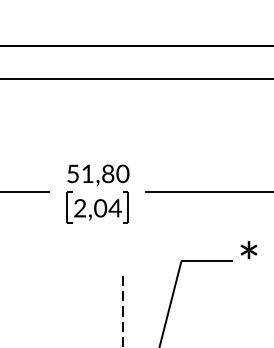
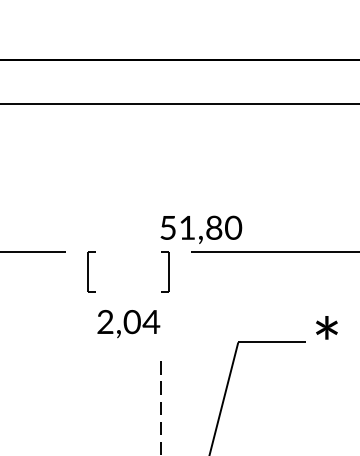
text: (98, 175) -> (201, 229), moved
text: (97, 210) -> (128, 324), moved

